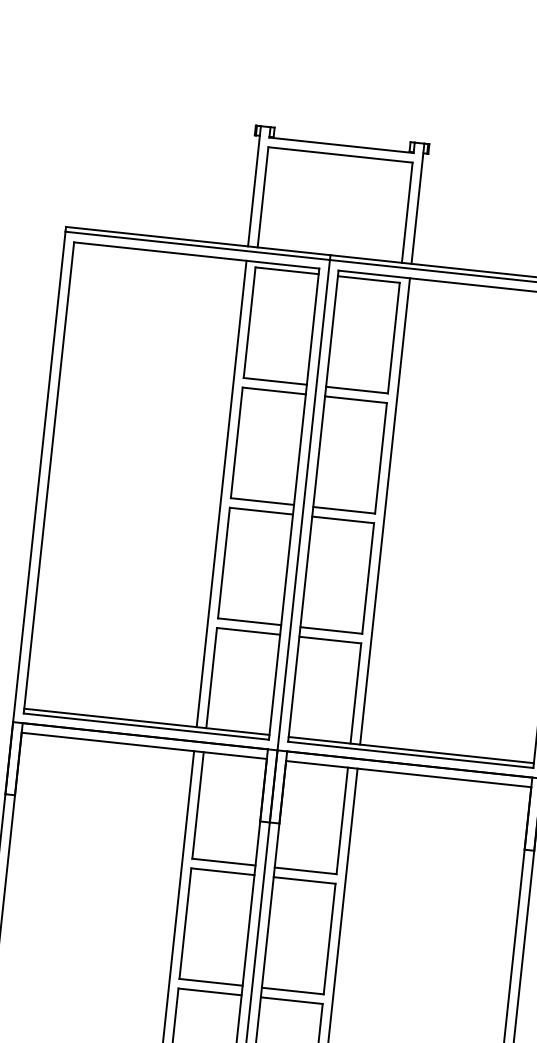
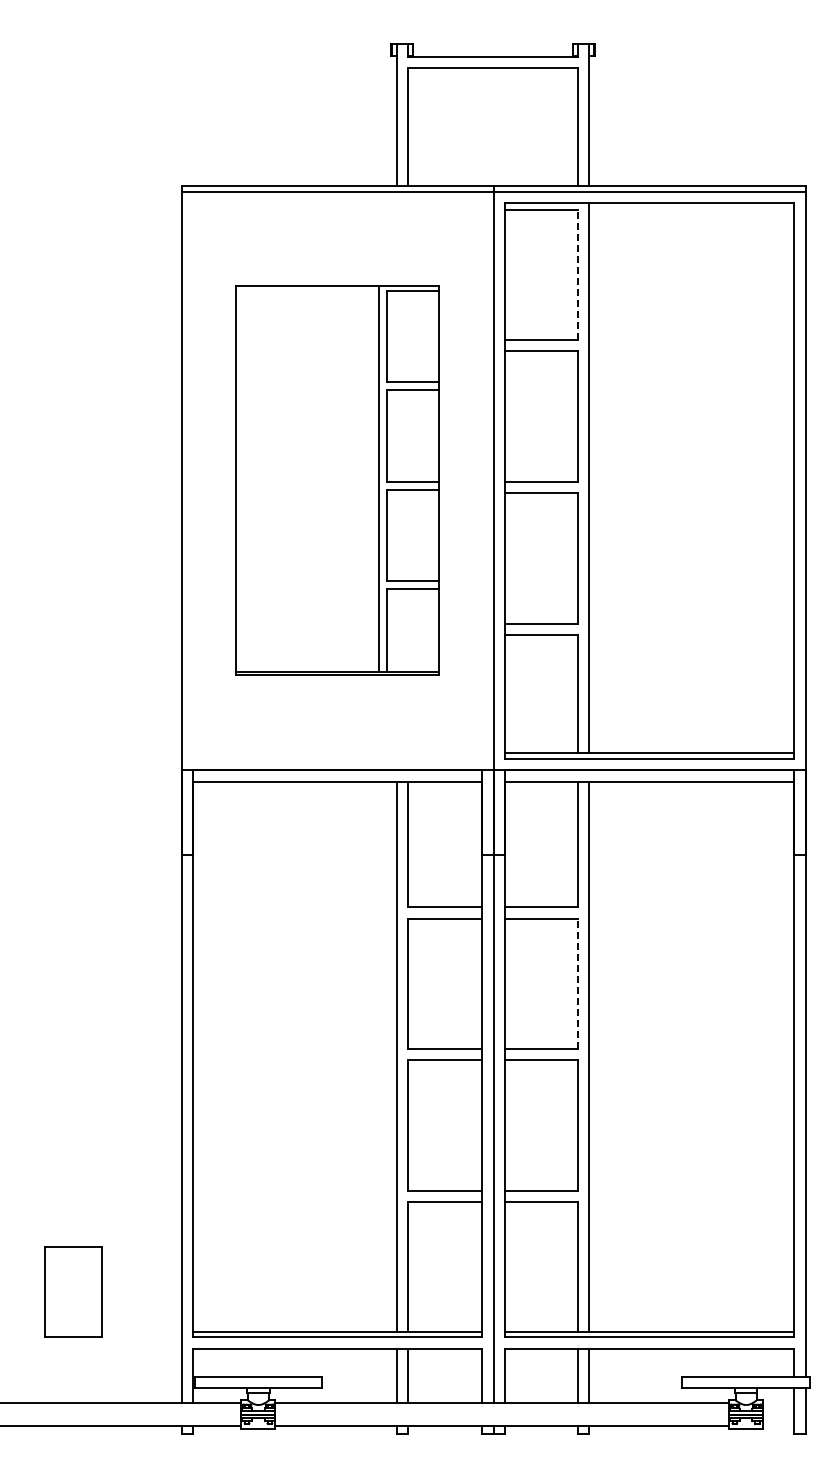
line: (393, 337) -> (577, 274), solid -> dashed
part: (171, 490) -> (337, 480), size x0.7
line: (329, 938) -> (577, 983), solid -> dashed

